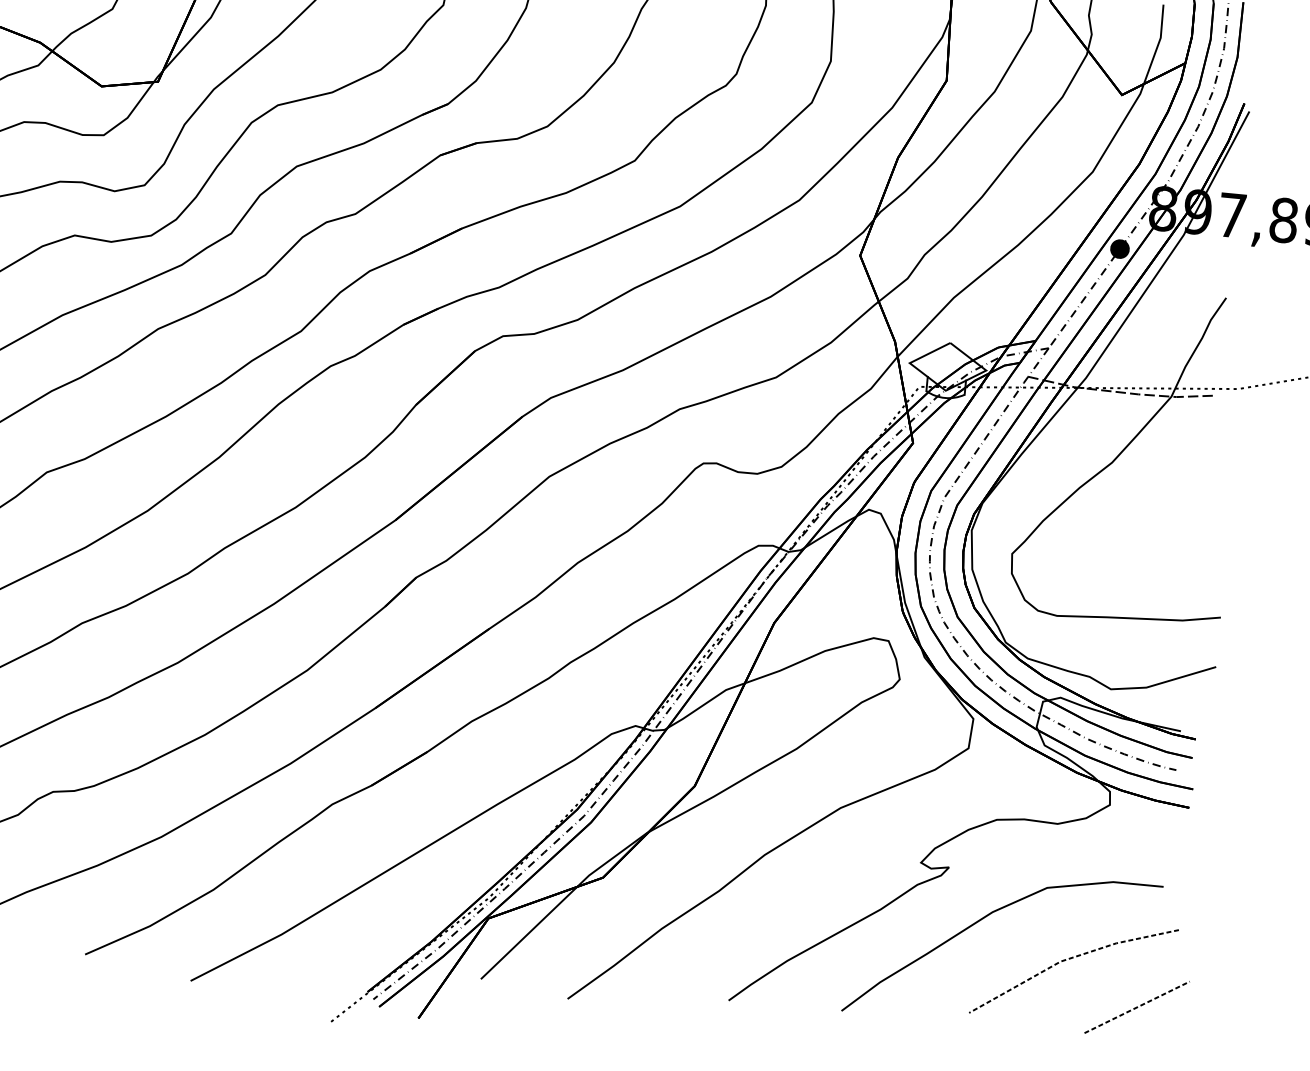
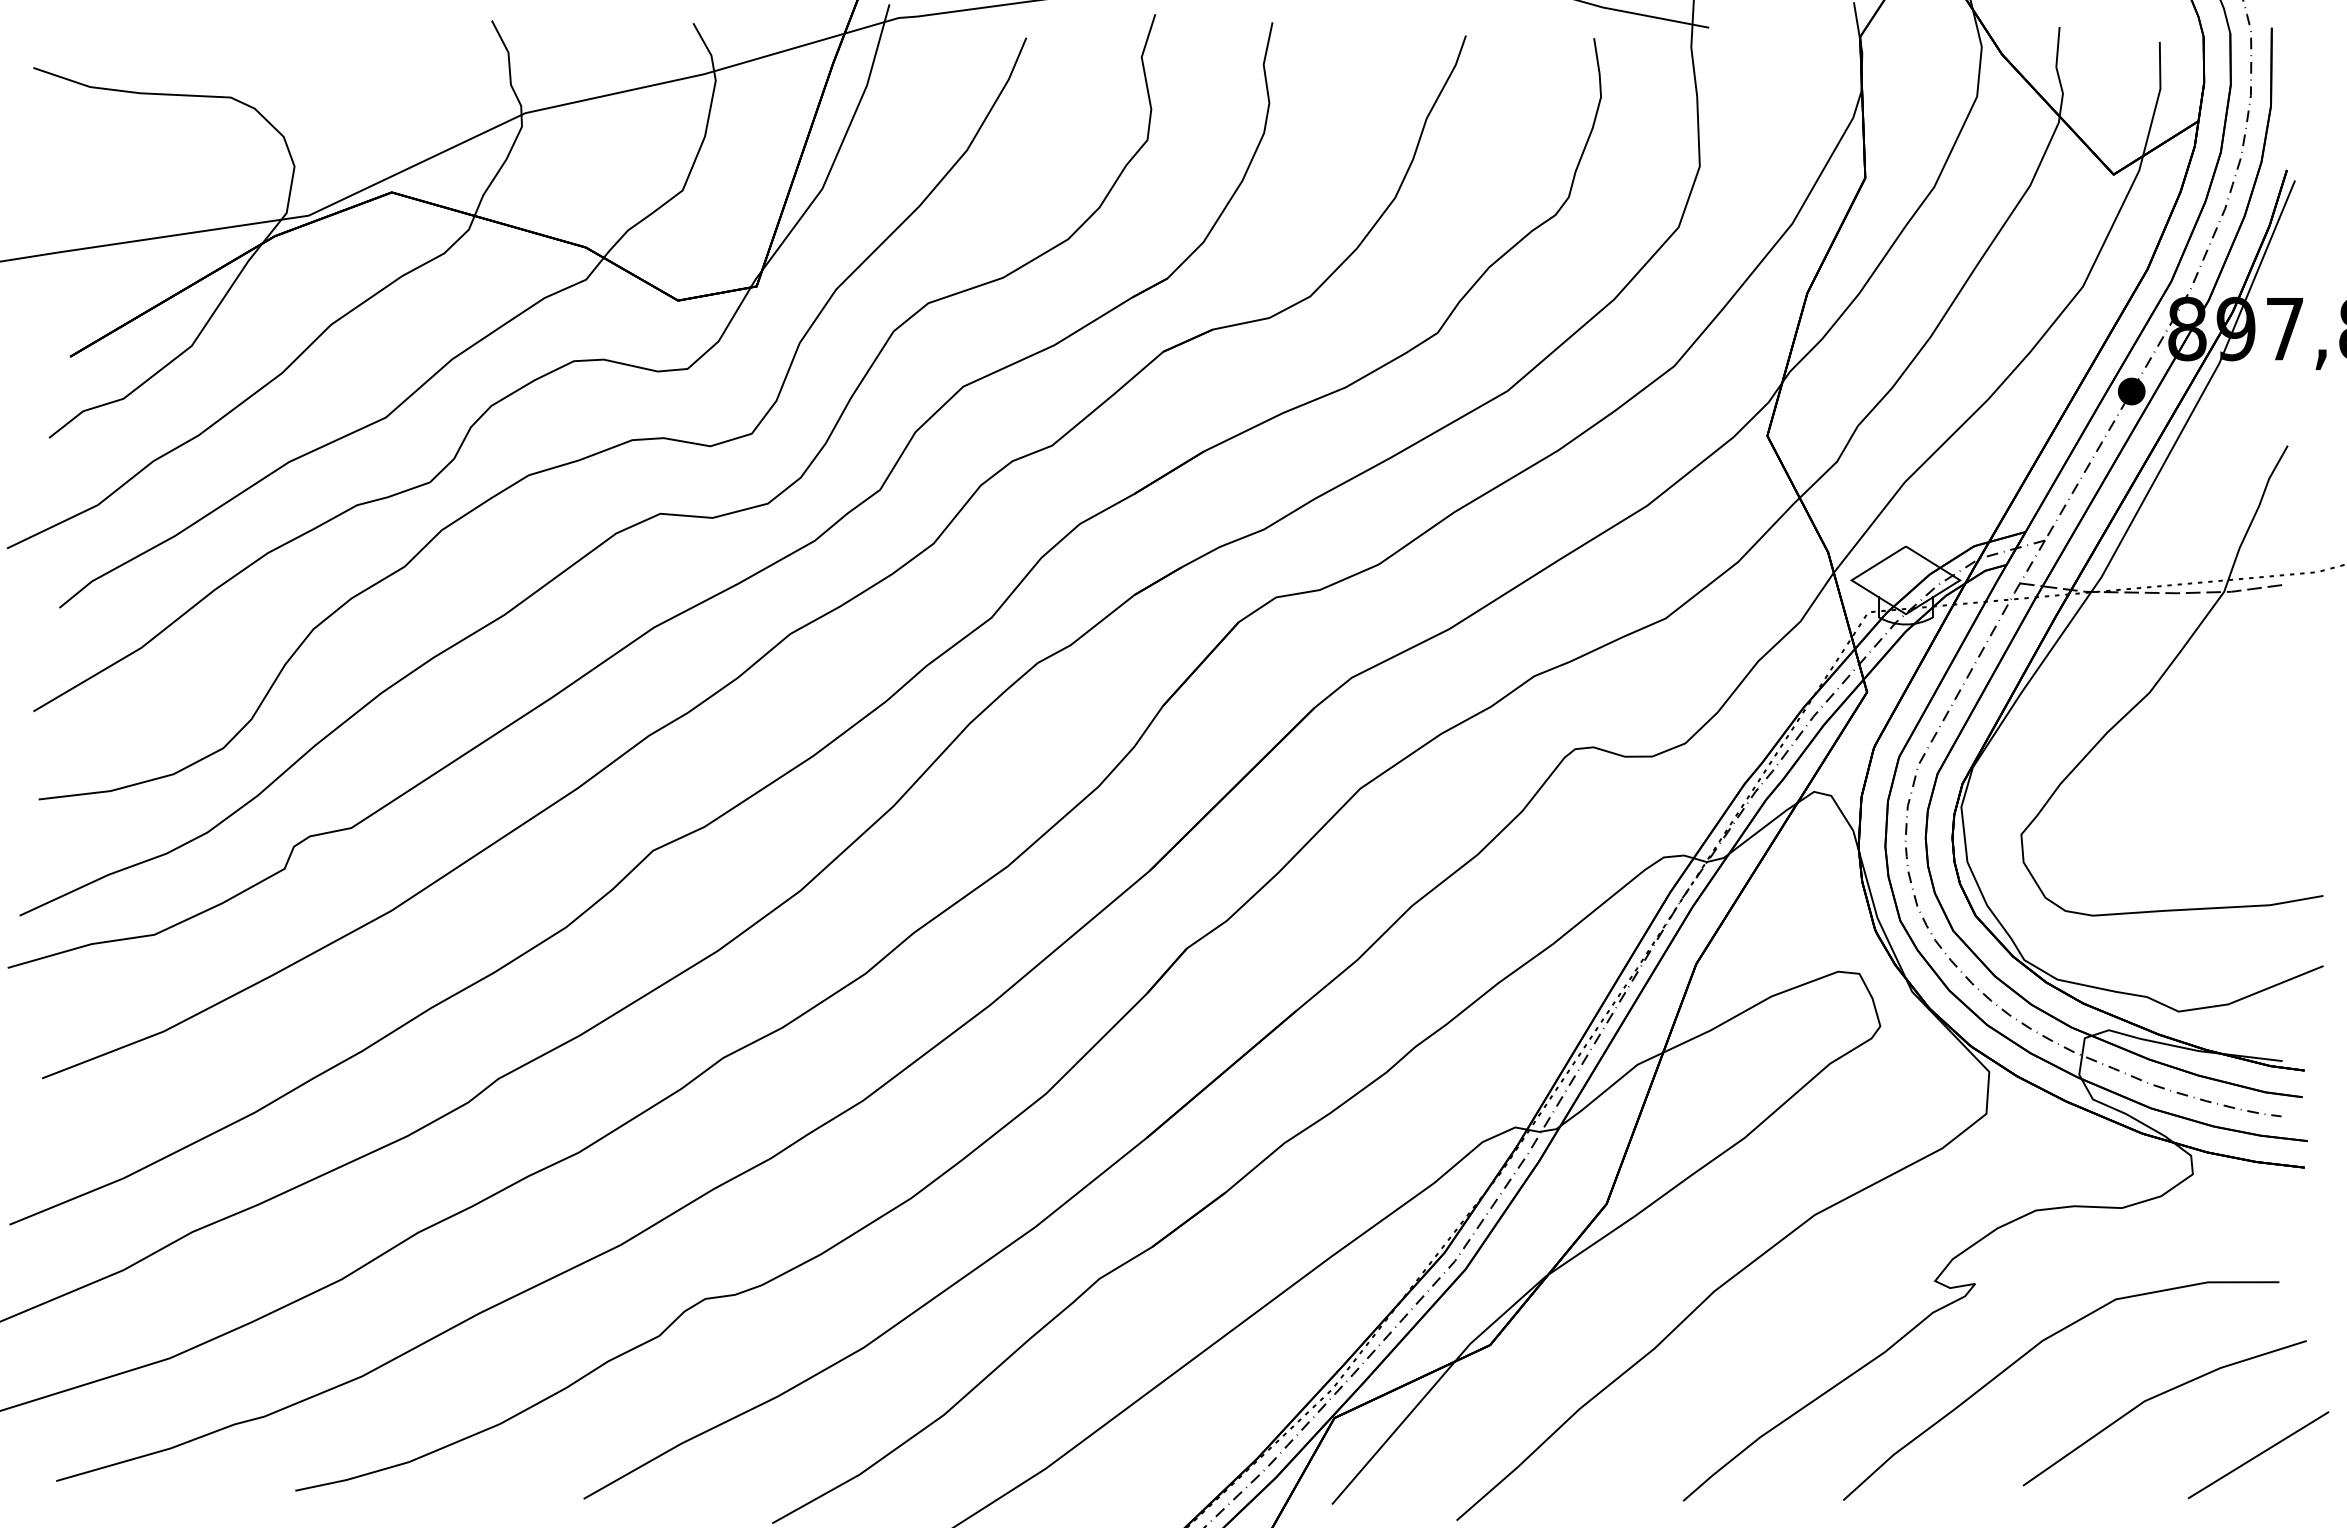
line: (1068, 958) -> (2155, 1396), dashed -> solid
line: (1137, 1007) -> (2258, 1455), dashed -> solid

